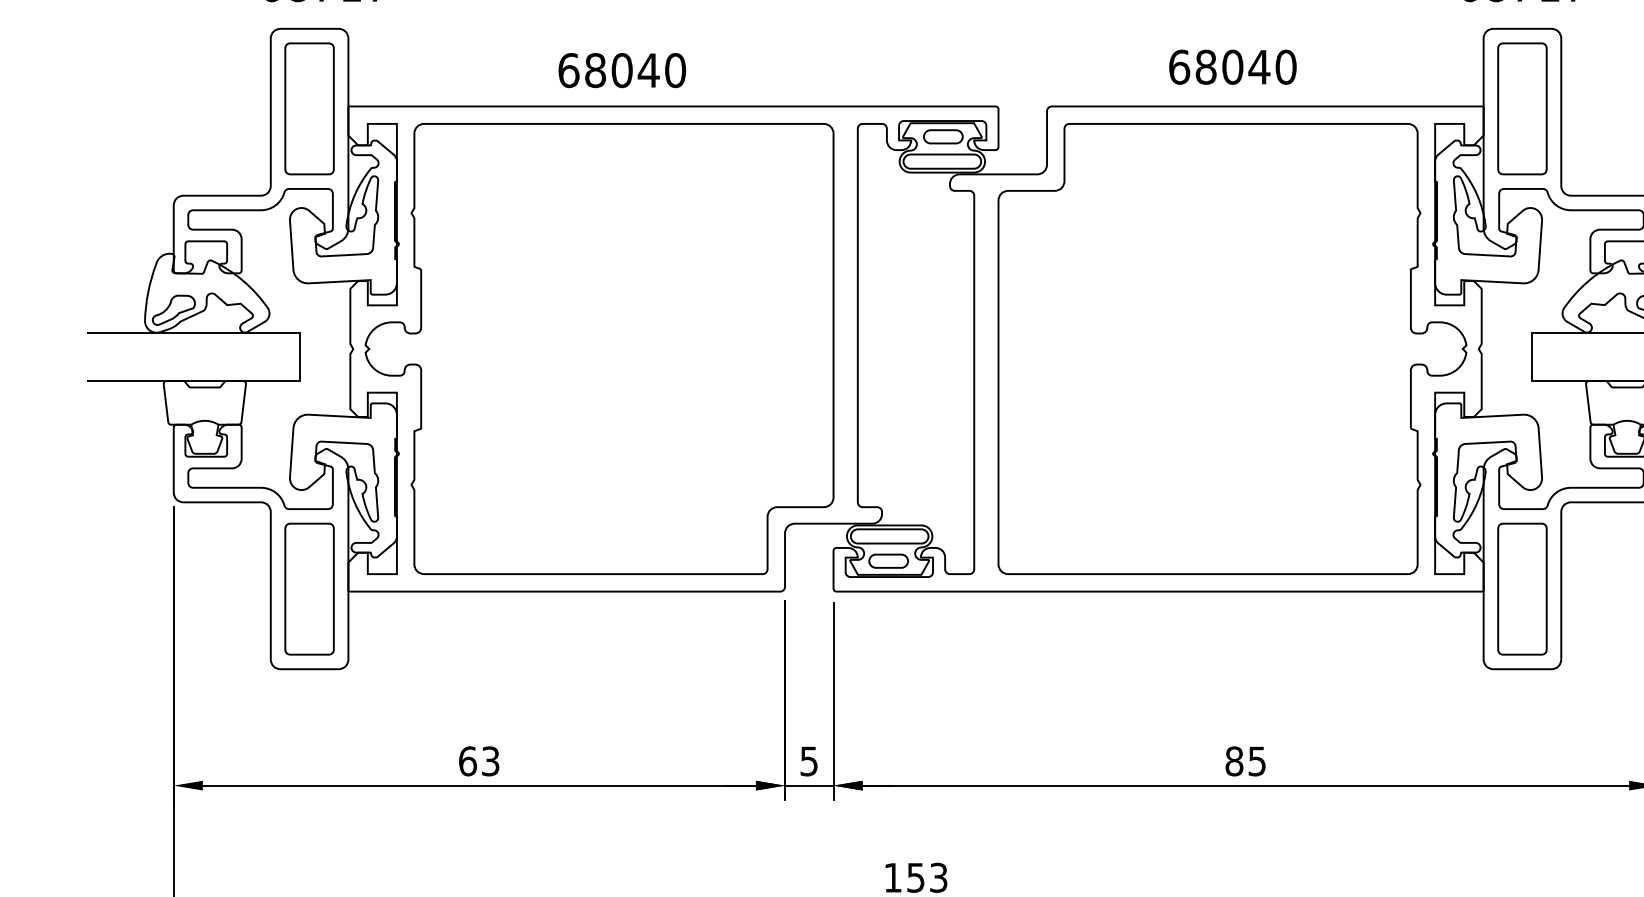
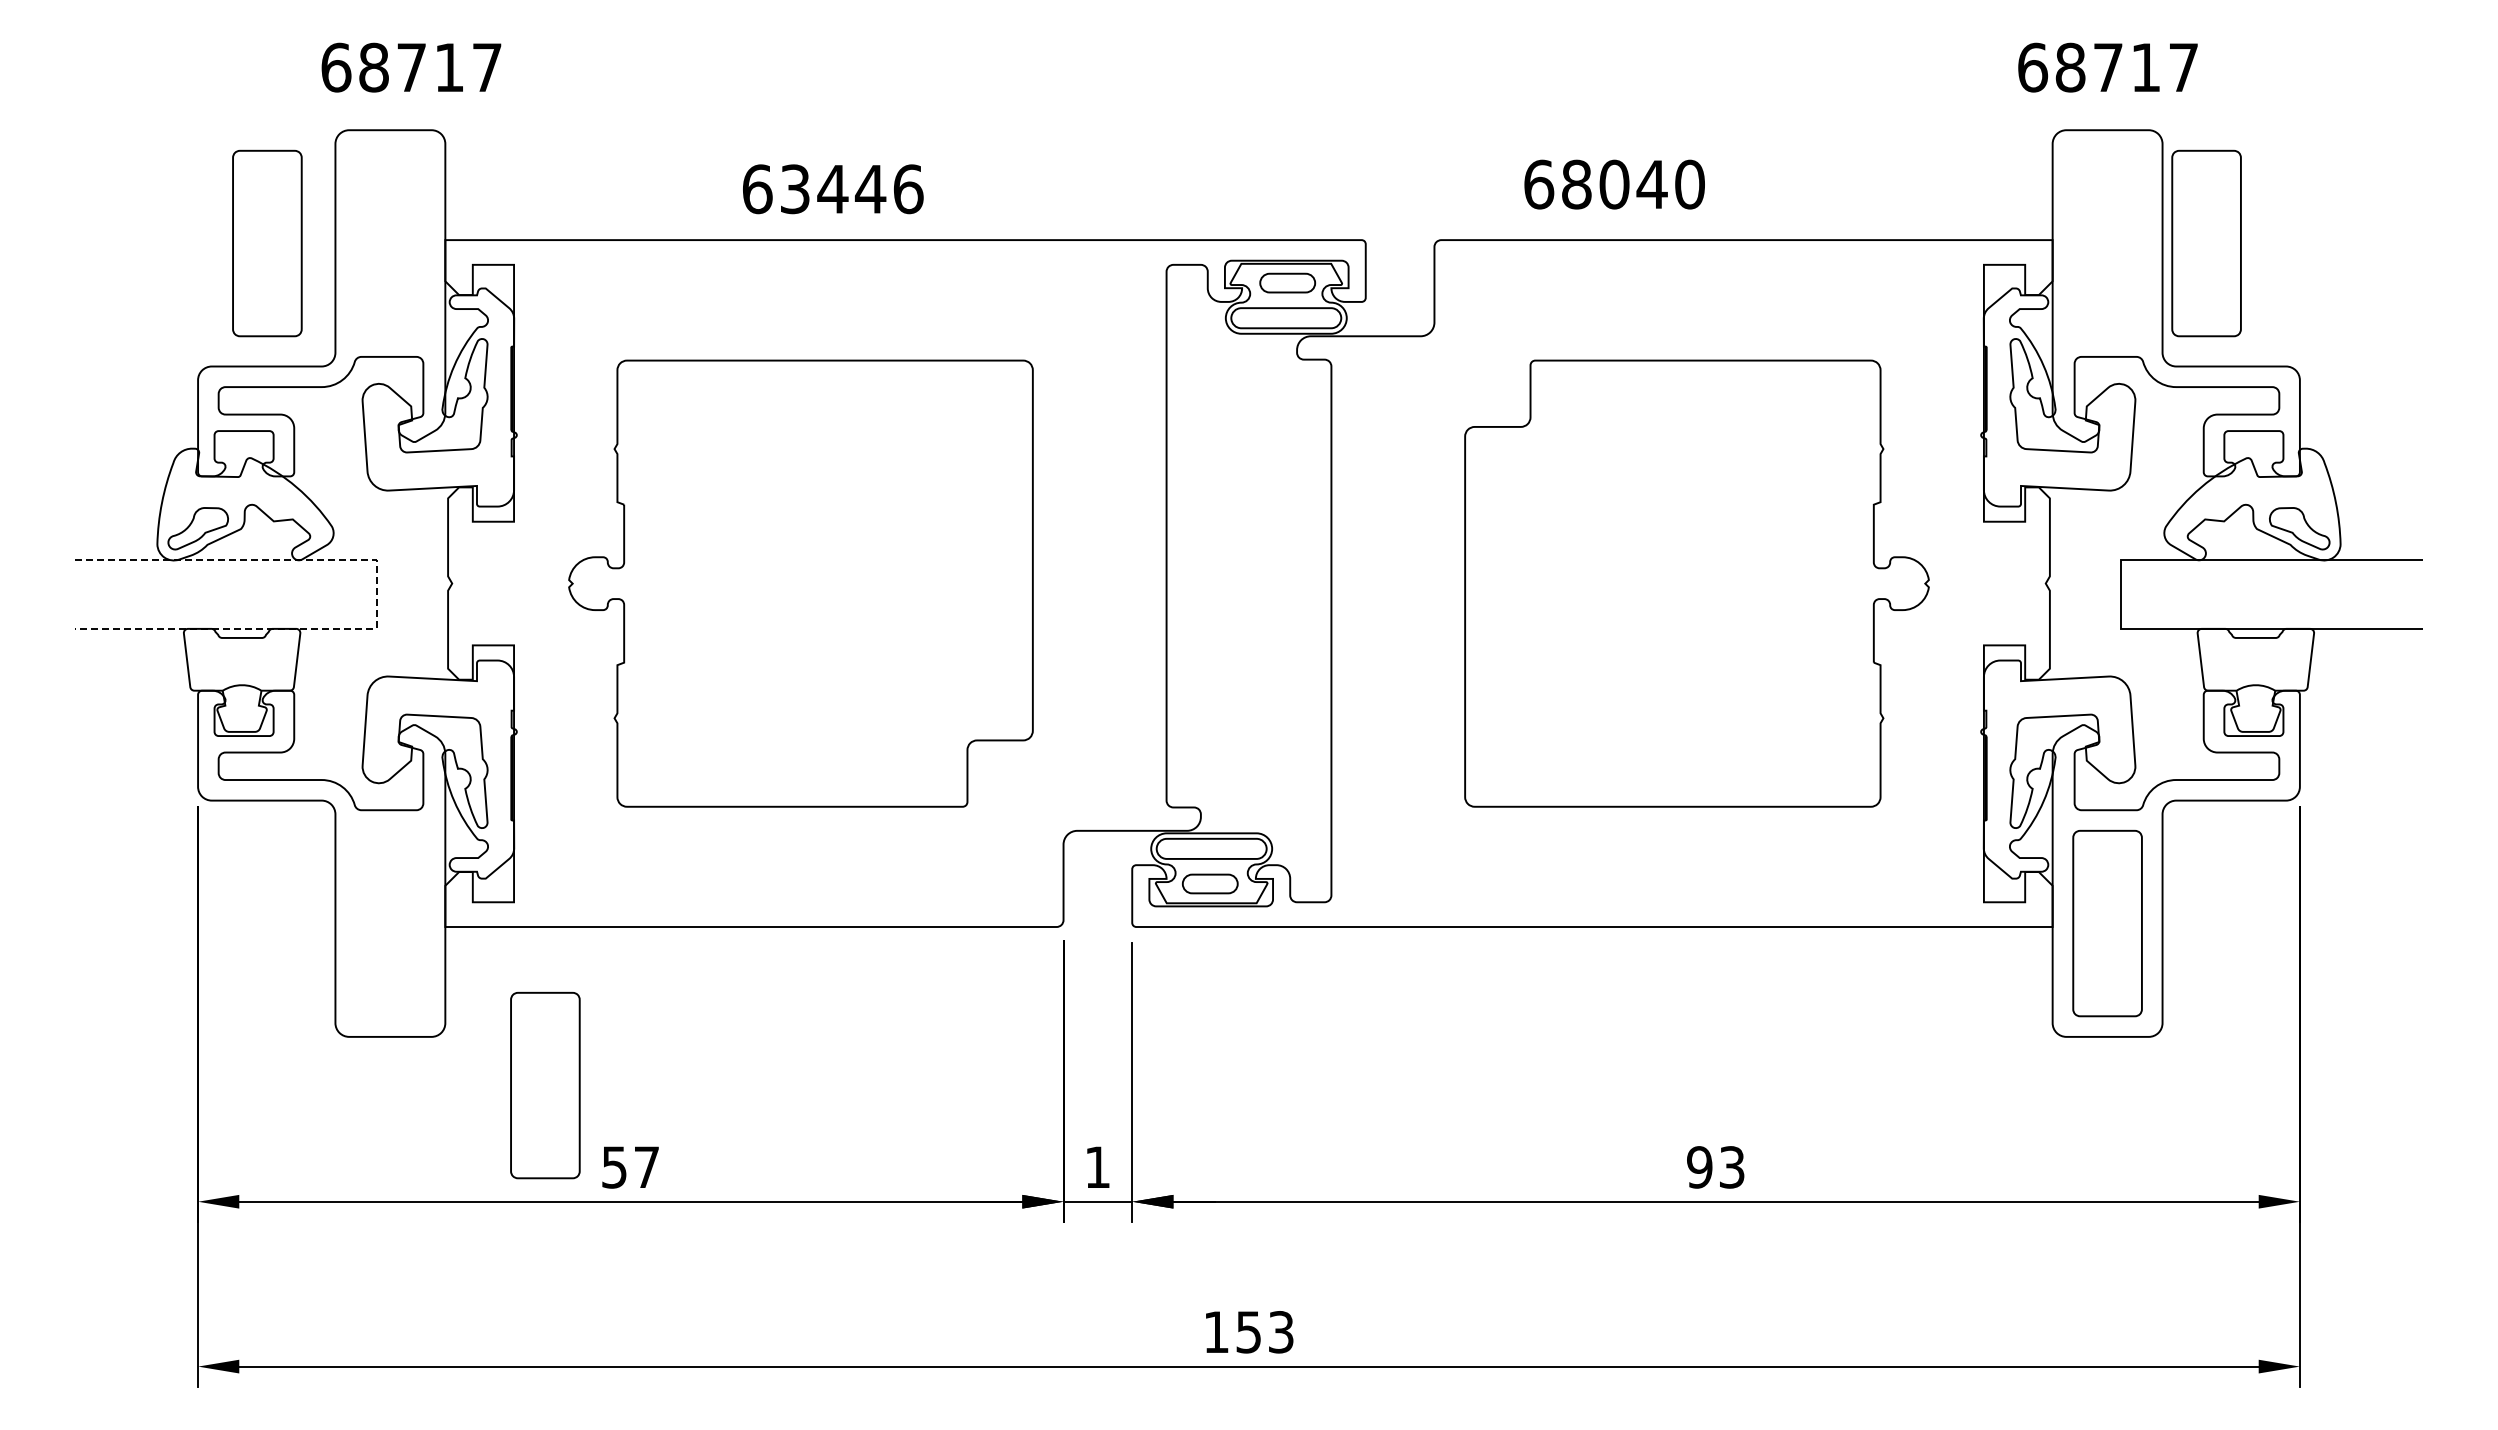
text: (1232, 67) -> (1614, 184), moved
text: (635, 70) -> (851, 189), 68040 -> 63446
part: (309, 108) -> (267, 243), moved
part: (1522, 108) -> (2206, 243), moved
part: (599, 348) -> (800, 583), size x0.7
part: (1232, 348) -> (1696, 583), size x0.7
line: (299, 357) -> (376, 595), solid -> dashed
part: (309, 589) -> (545, 1085), moved
text: (479, 761) -> (630, 1167), 63 -> 57
text: (809, 761) -> (1097, 1167), 5 -> 1
text: (1245, 761) -> (1715, 1167), 85 -> 93

